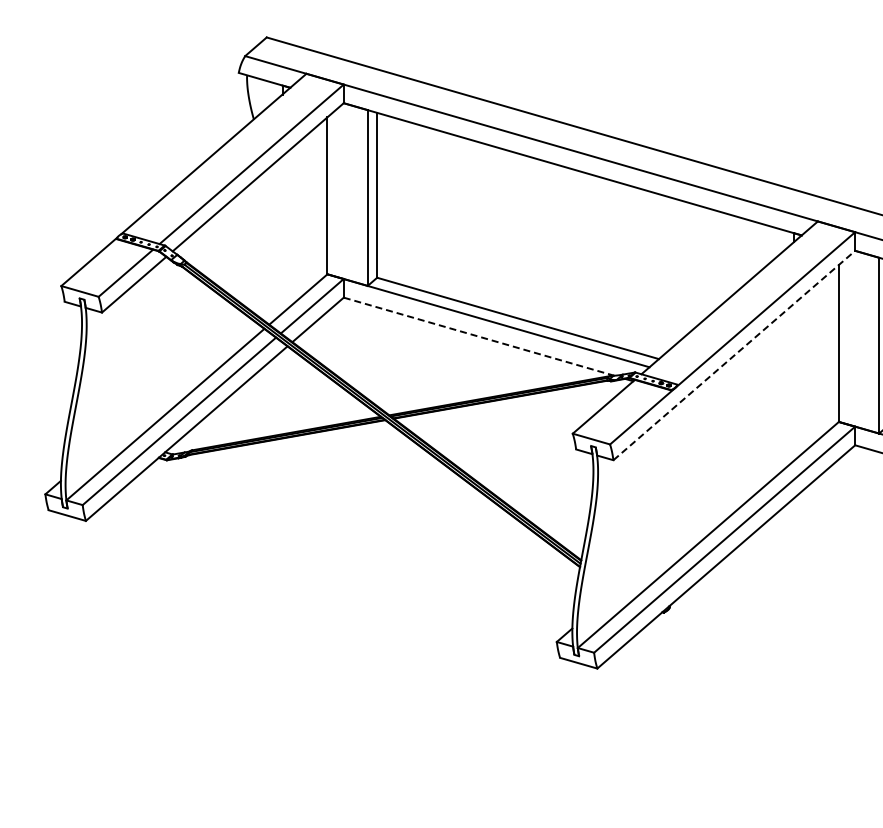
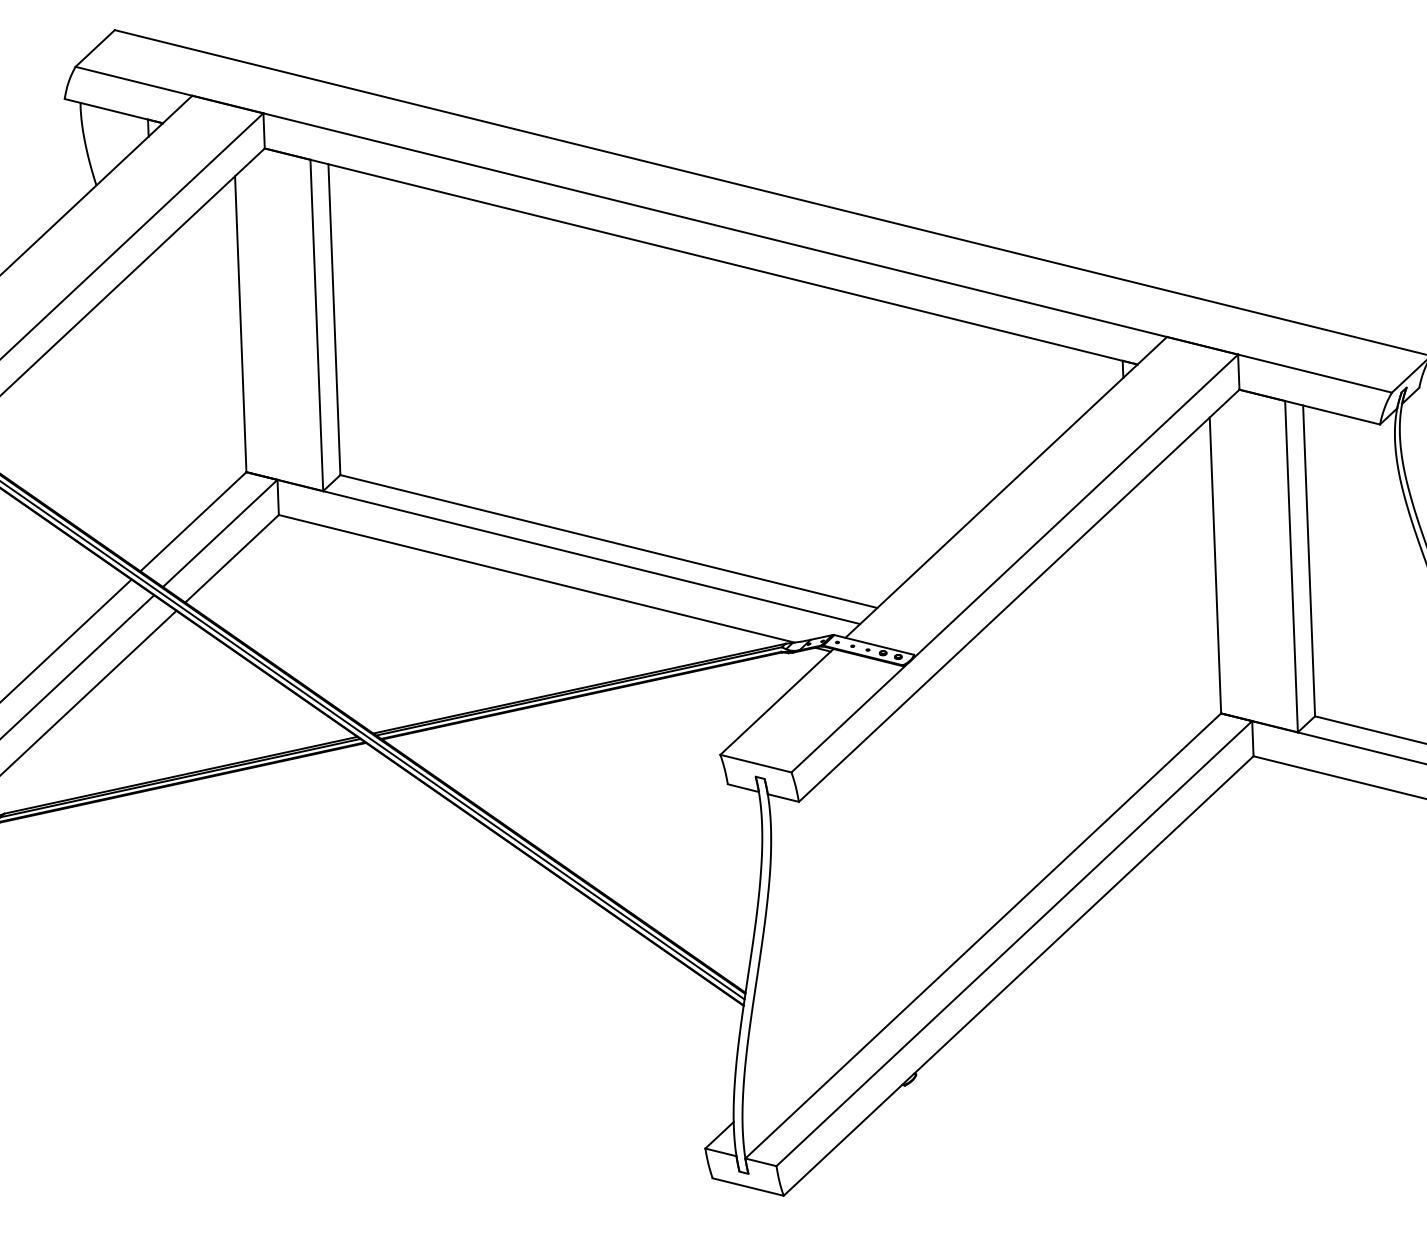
line: (479, 336) -> (537, 578), dashed -> solid
line: (734, 355) -> (1019, 595), dashed -> solid

